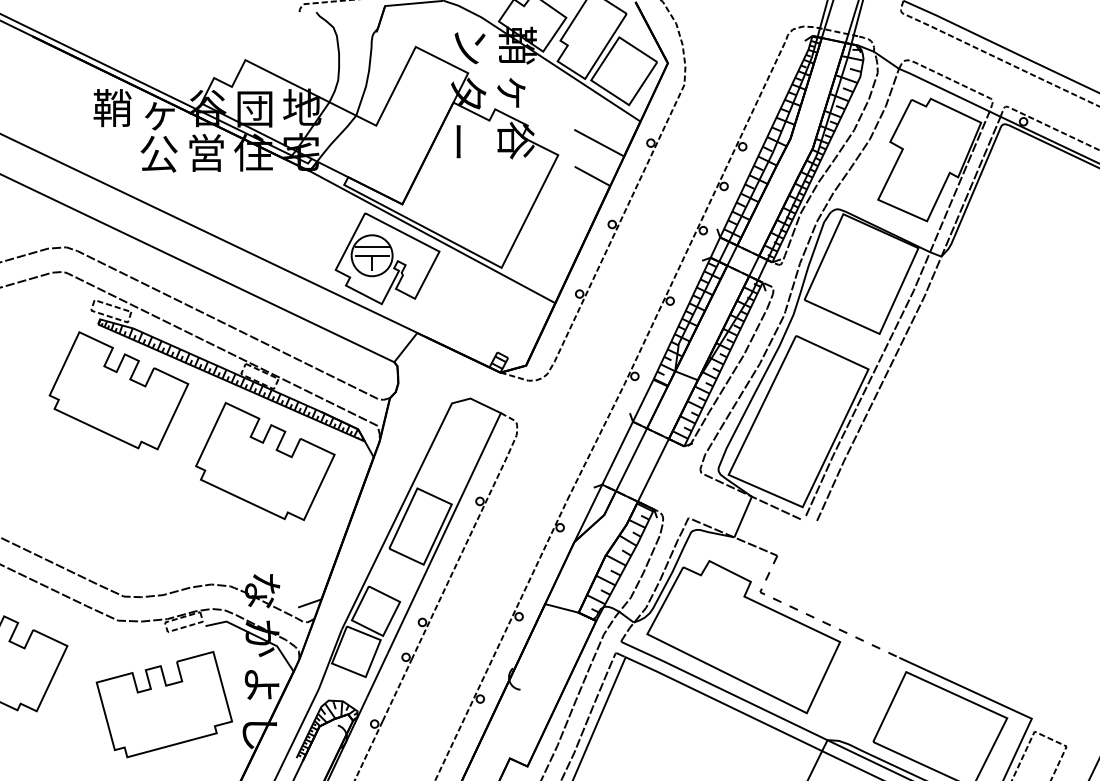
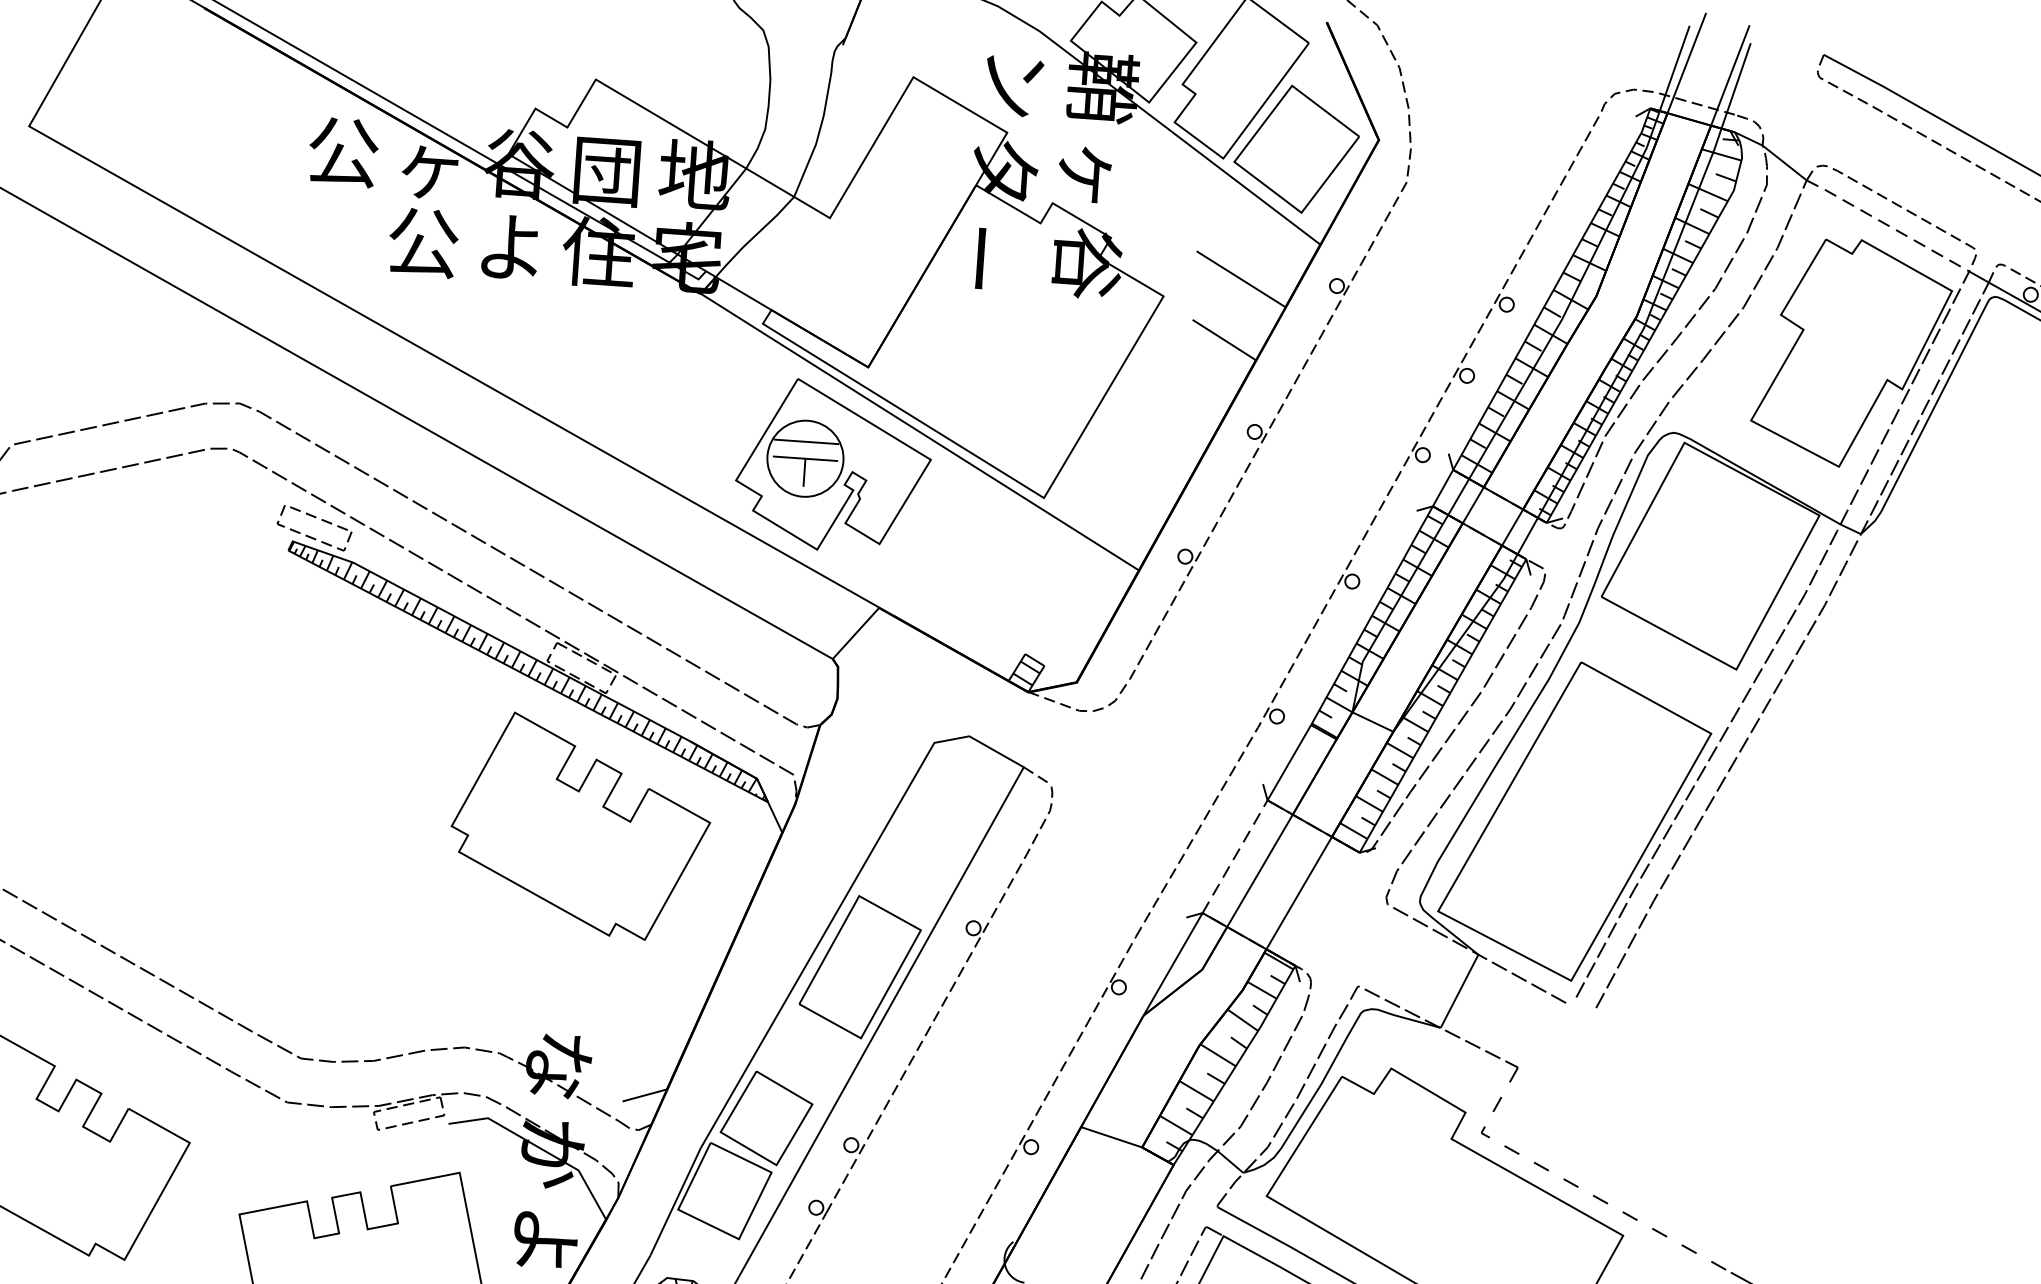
line: (943, 89) -> (1886, 224), solid -> dashed
text: (112, 108) -> (343, 152), 鞘 -> 公
text: (206, 152) -> (511, 245), 営 -> よ
part: (118, 390) -> (317, 675), removed
line: (617, 453) -> (1234, 857), solid -> dashed

